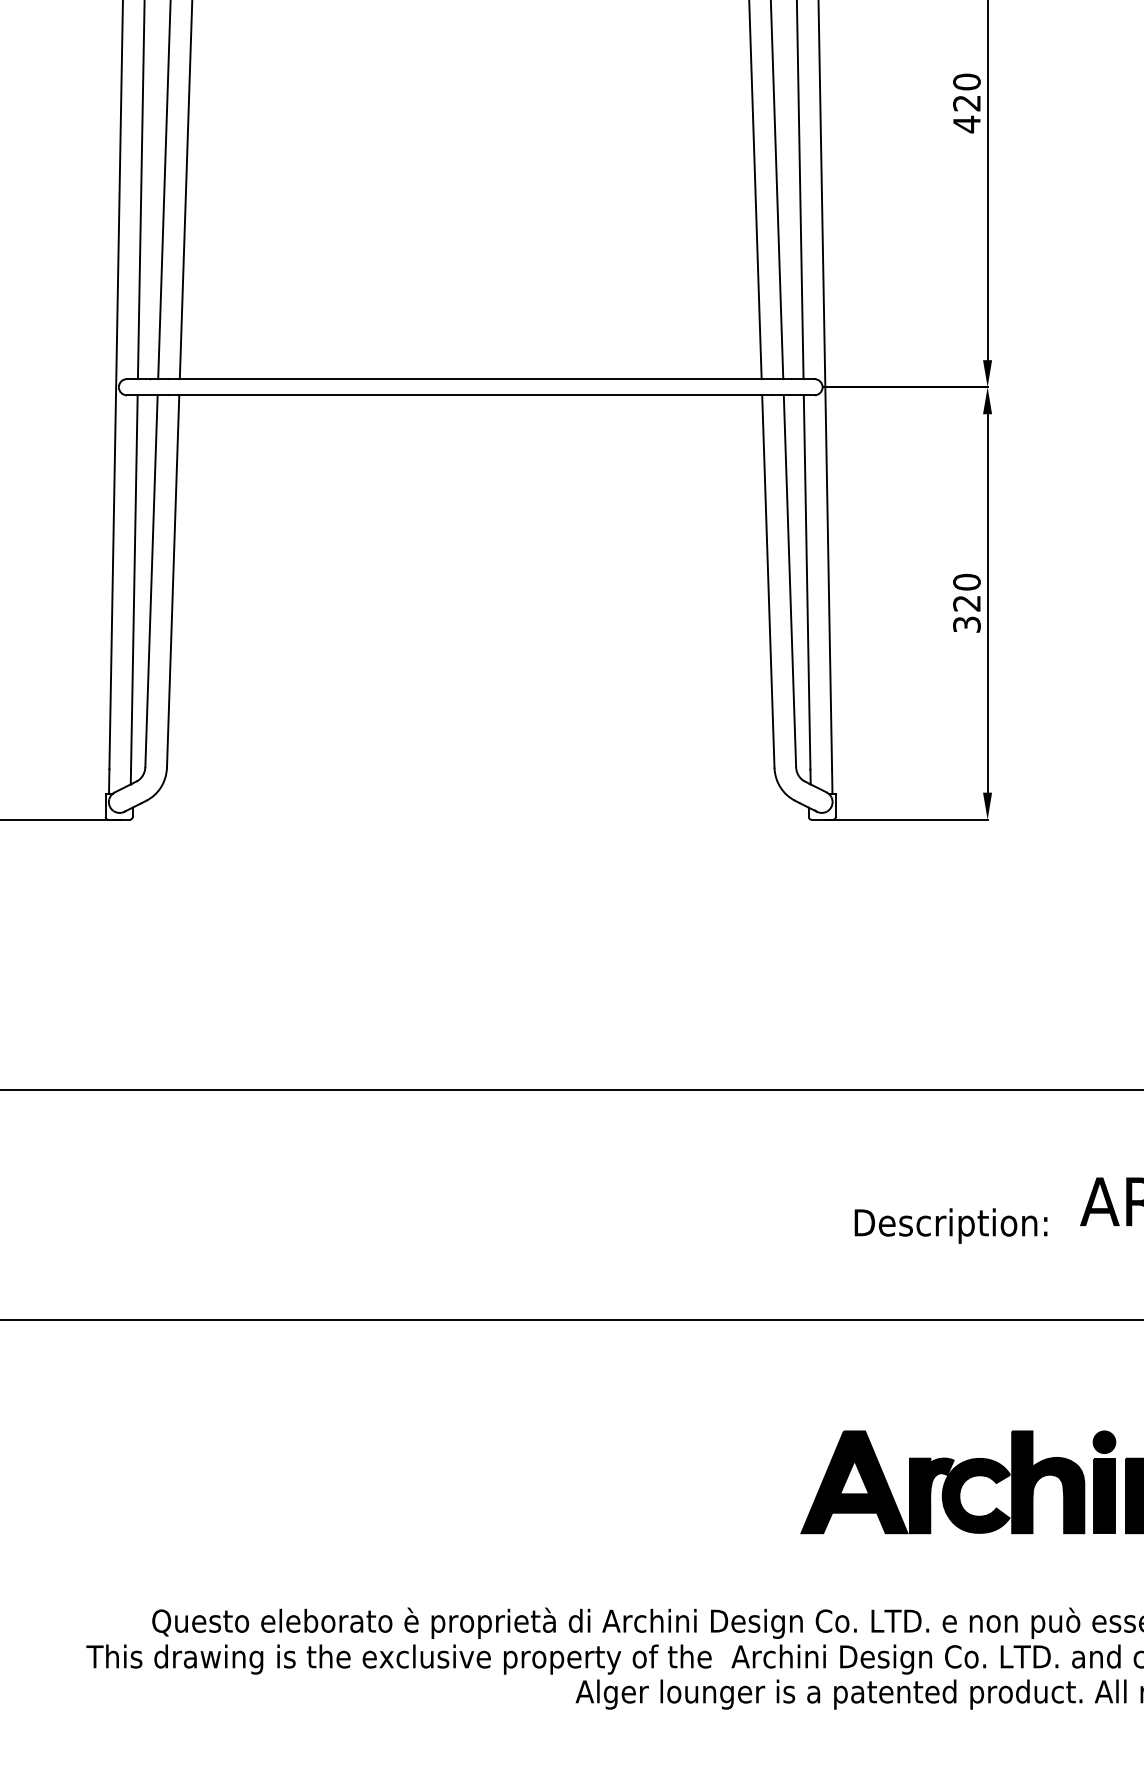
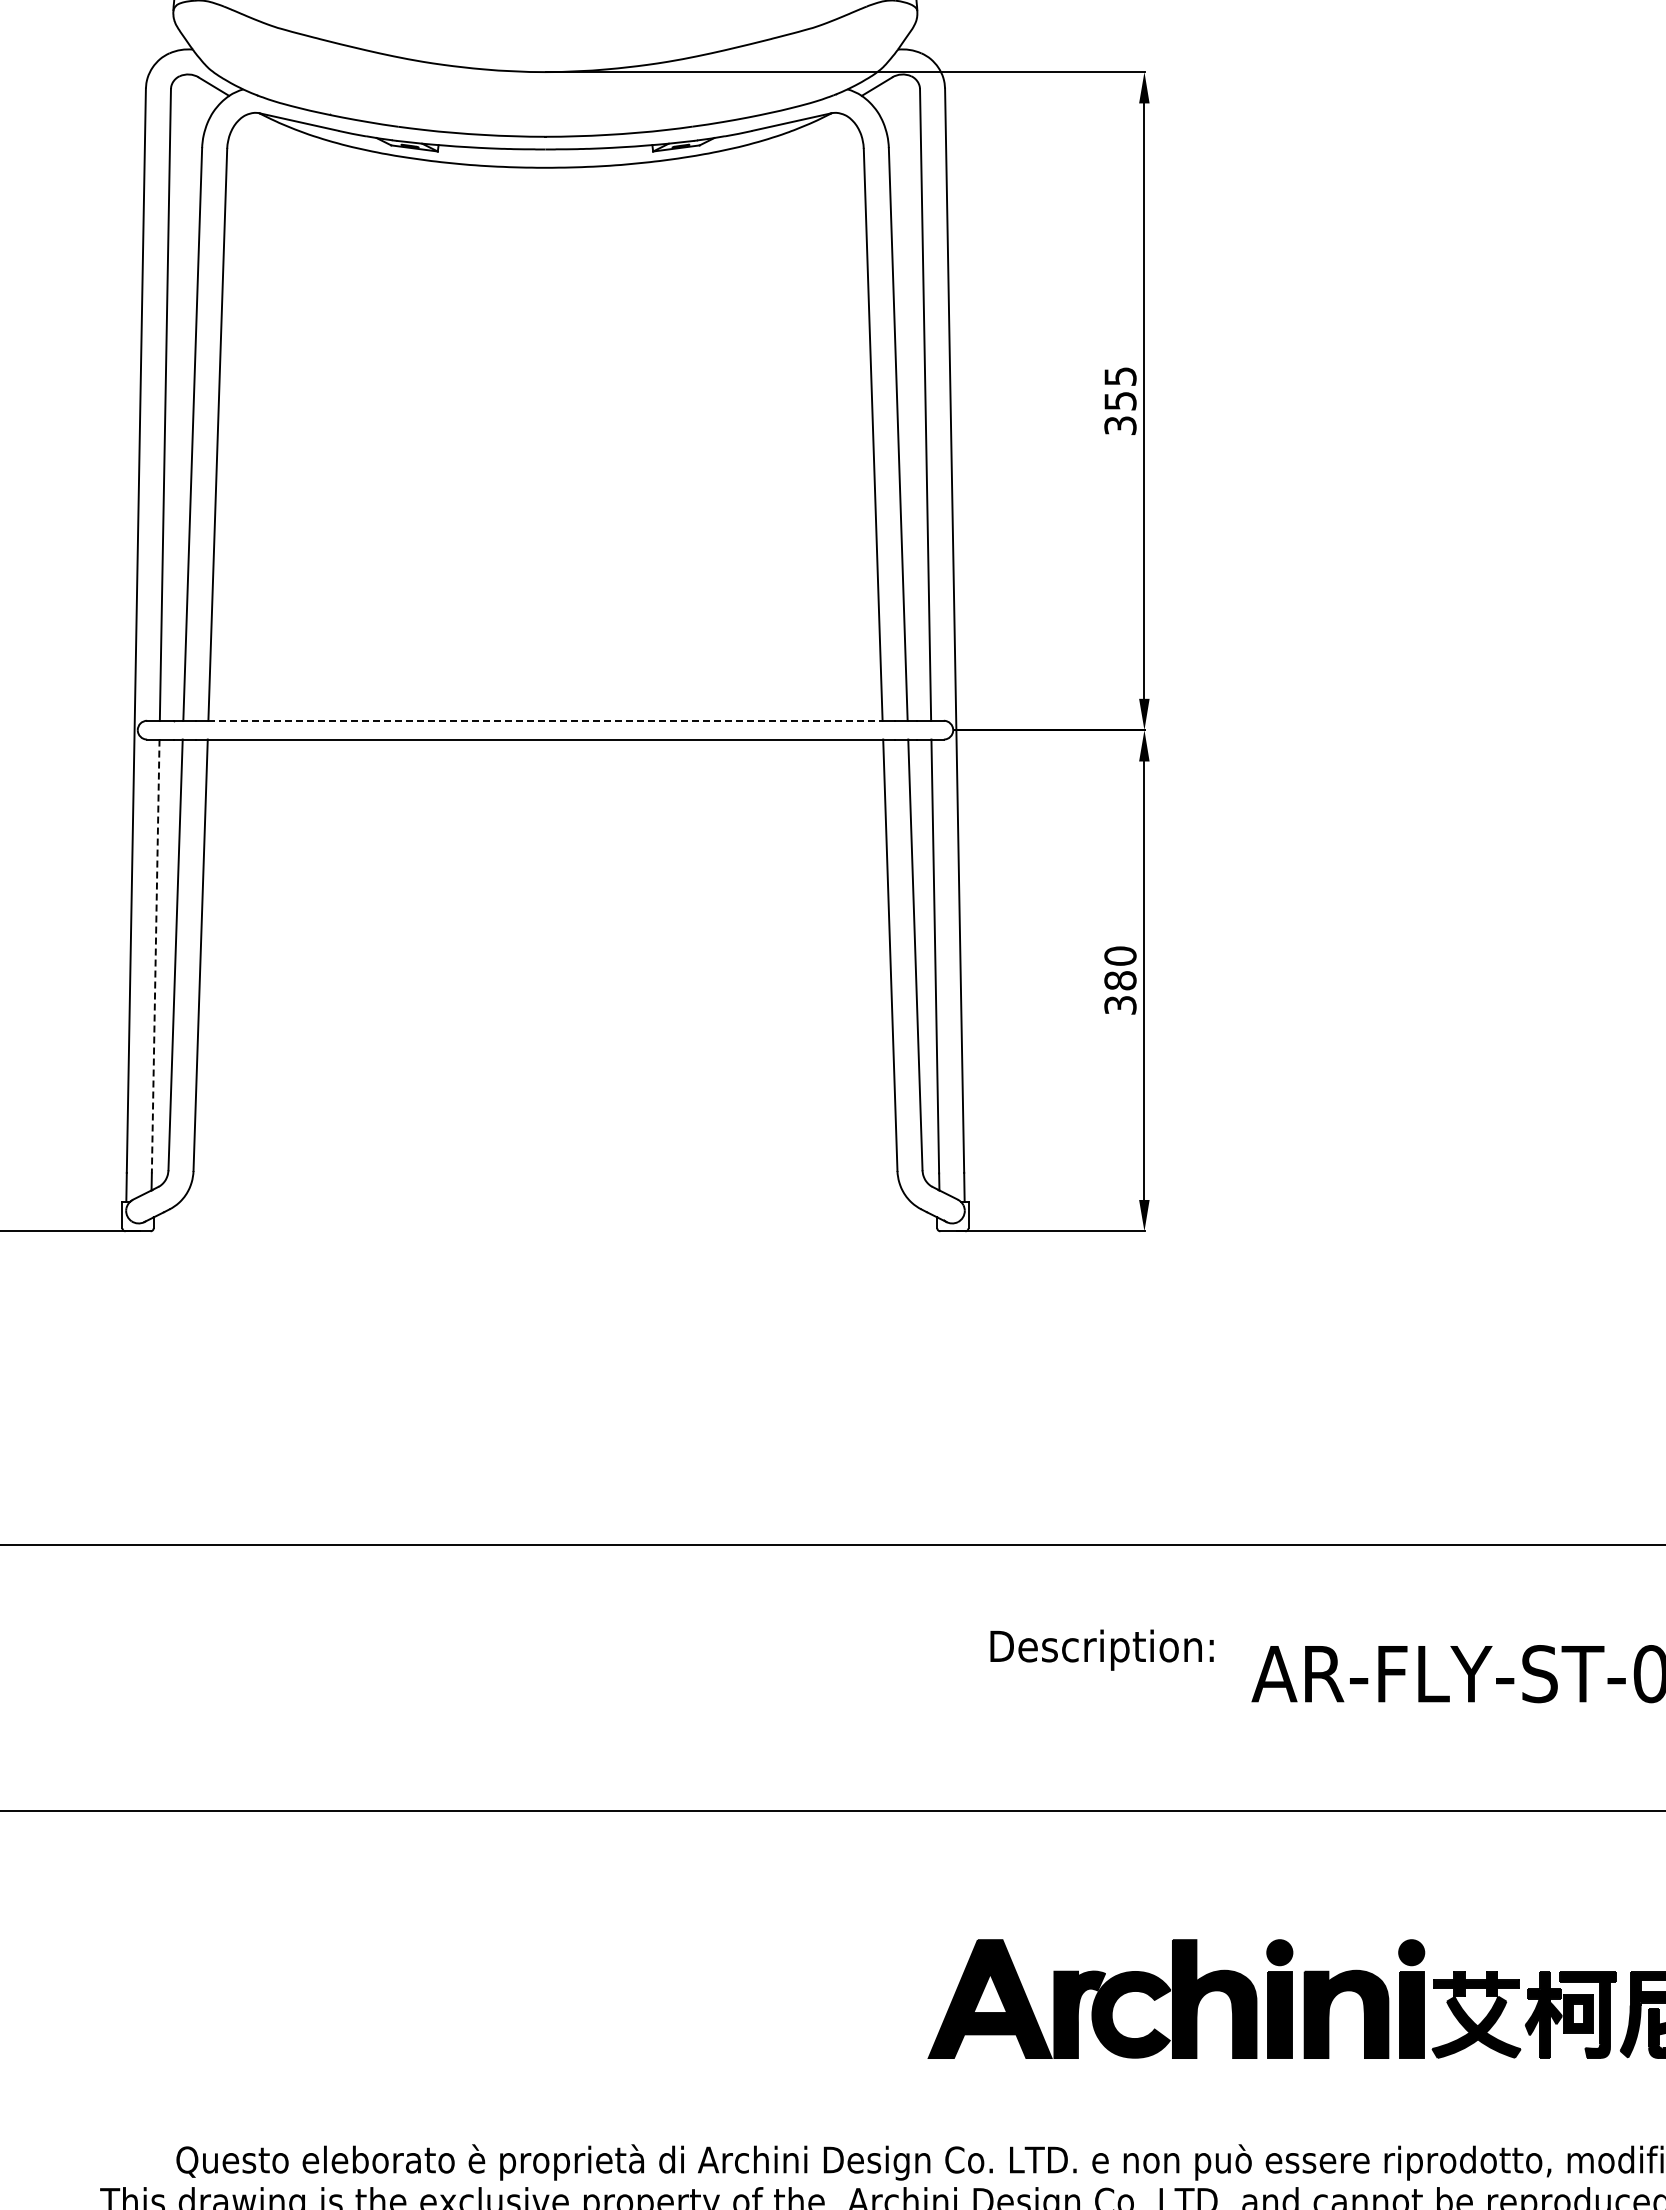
text: (966, 103) -> (1120, 401), 420 -> 355
line: (471, 378) -> (546, 720), solid -> dashed
line: (134, 582) -> (155, 956), solid -> dashed
text: (966, 603) -> (1120, 980), 320 -> 380
text: (950, 1225) -> (1101, 1649), moved

